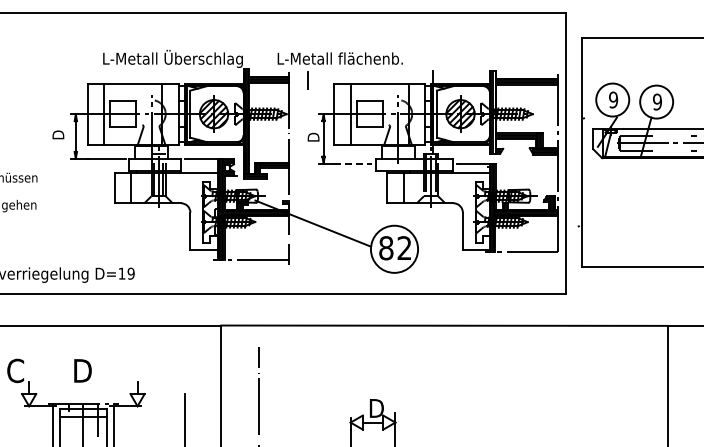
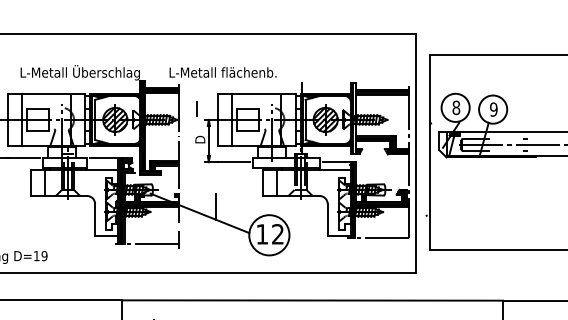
line: (307, 80) -> (196, 109), moved
text: (613, 99) -> (456, 107), 9 -> 8
line: (353, 163) -> (234, 162), dashed -> solid
line: (332, 216) -> (216, 207), added
text: (386, 248) -> (262, 234), 82 -> 12

